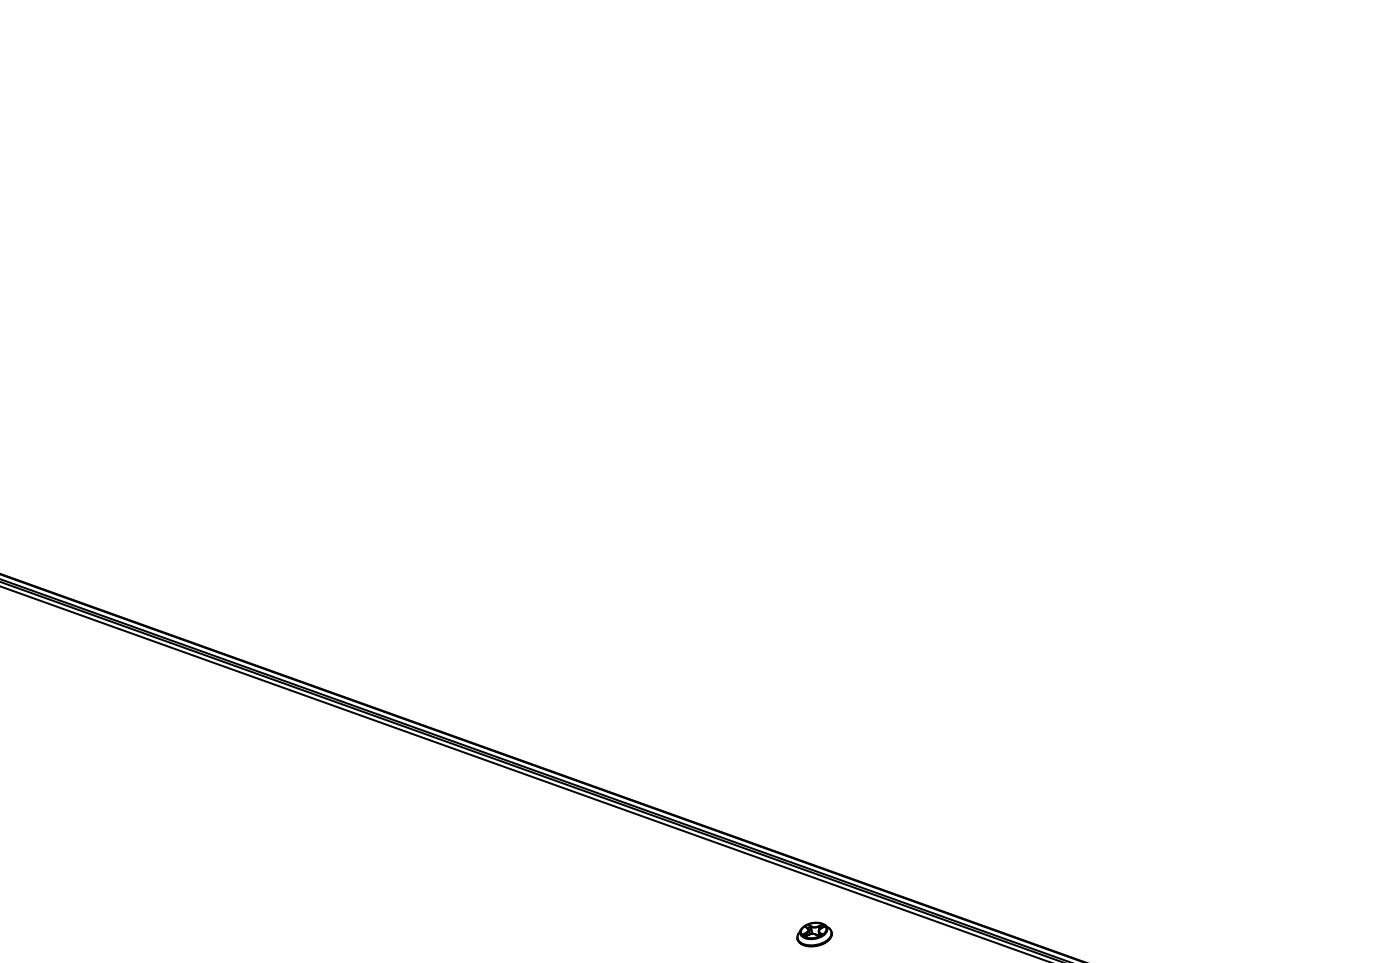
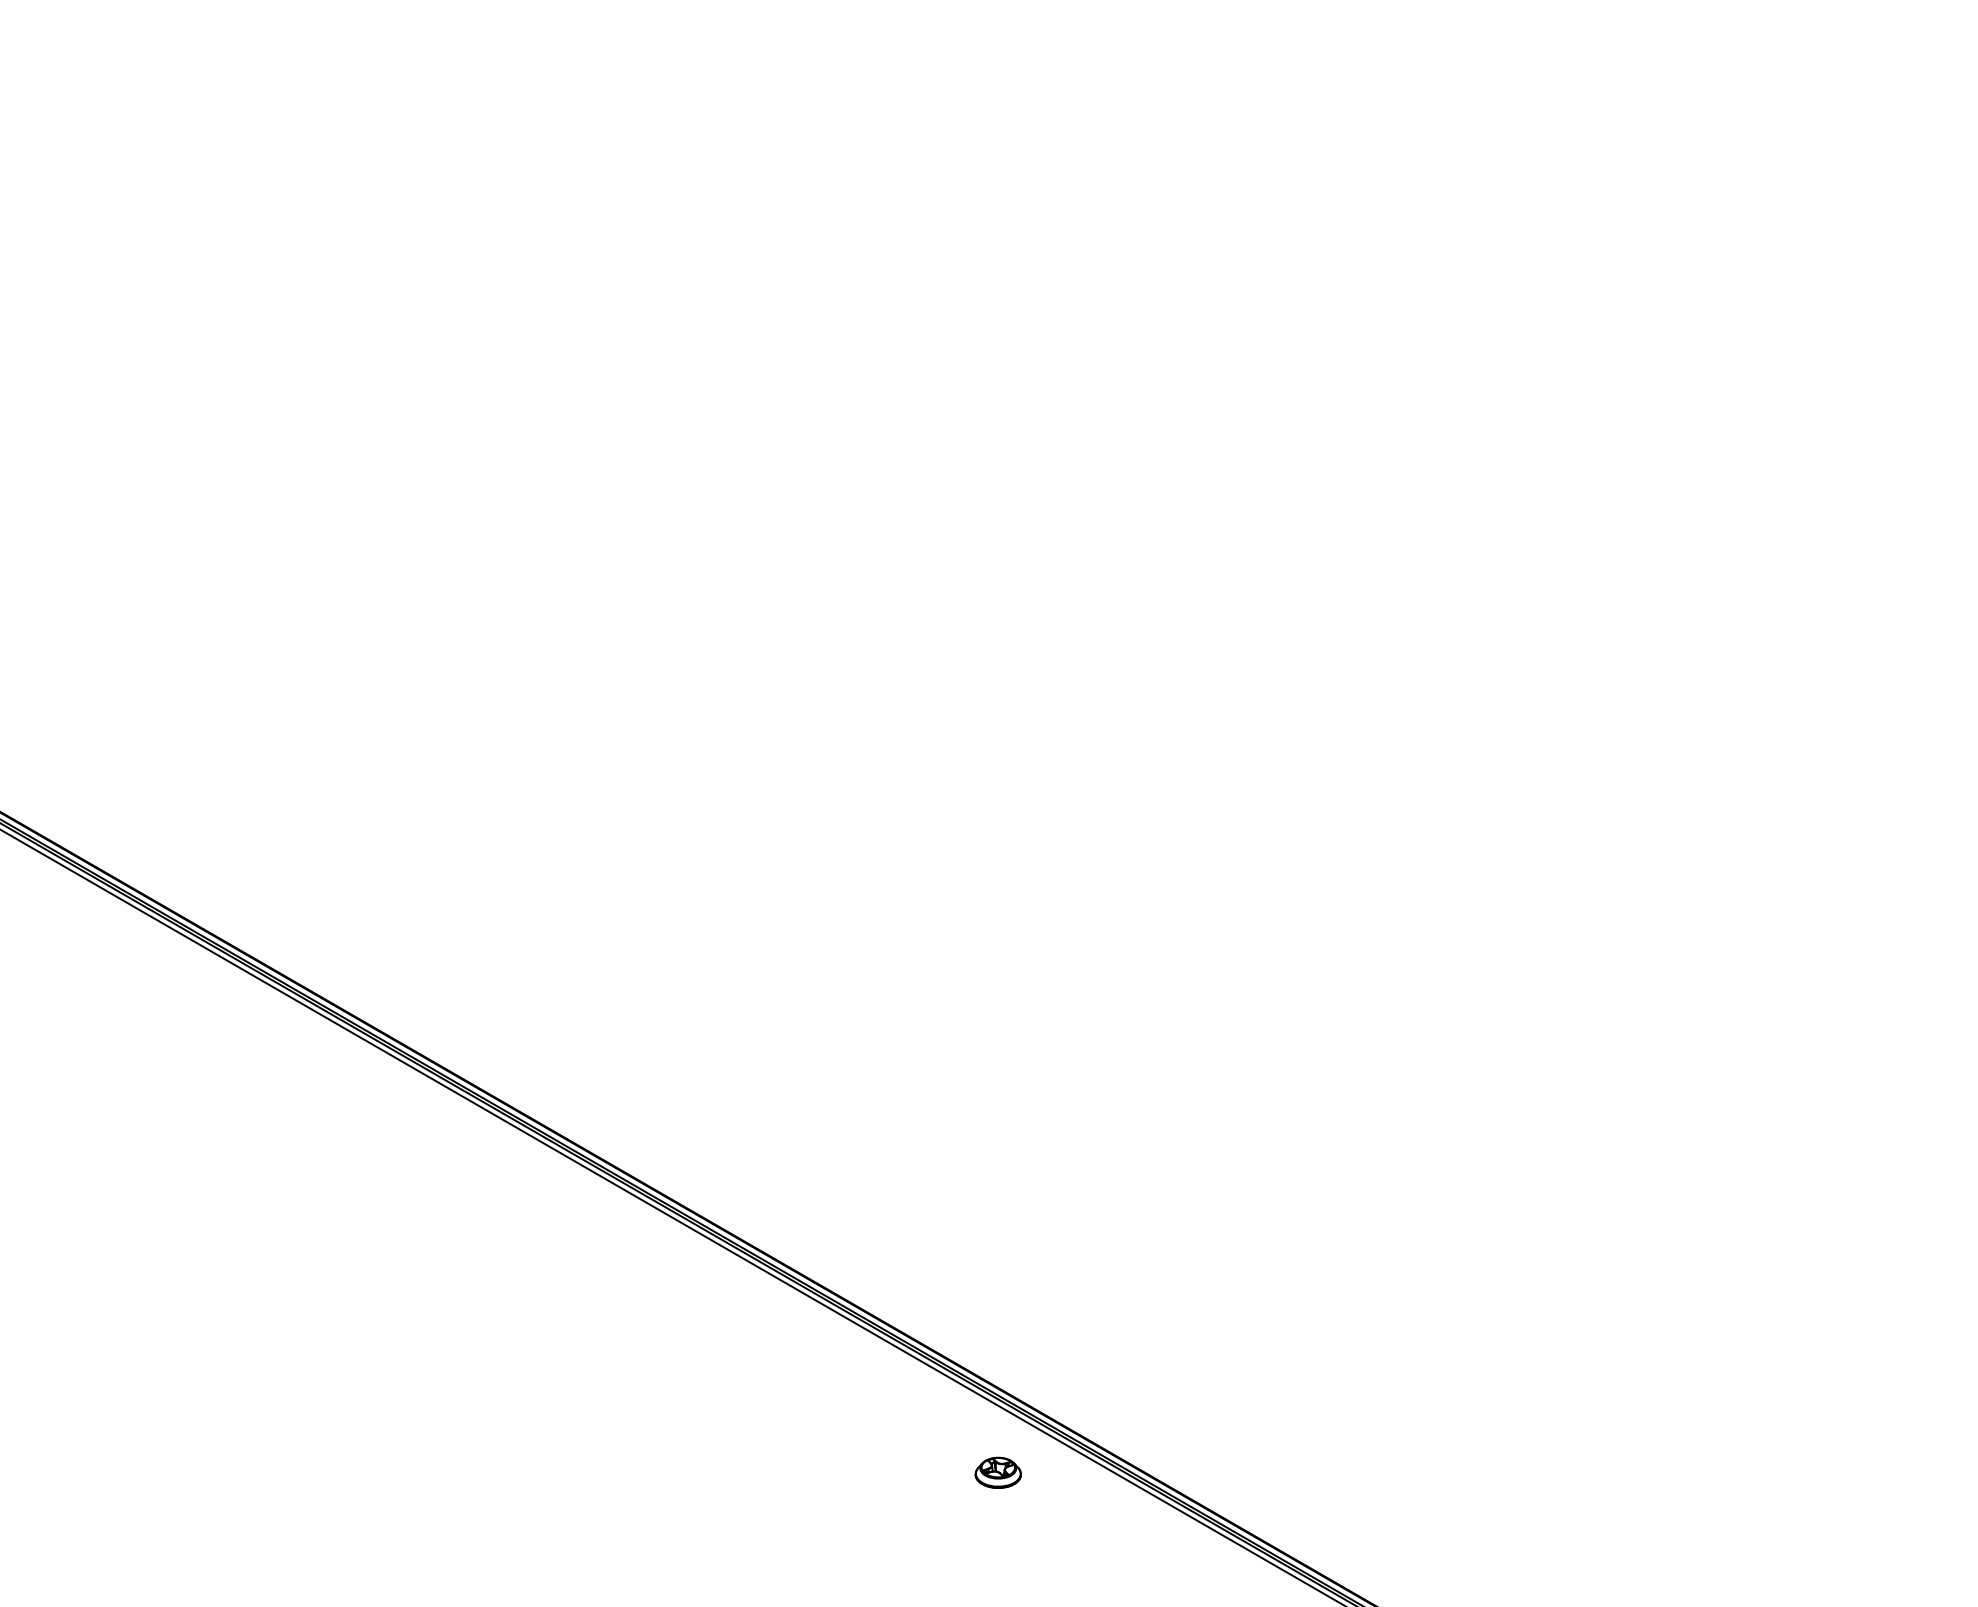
part: (813, 934) -> (997, 1472), moved

